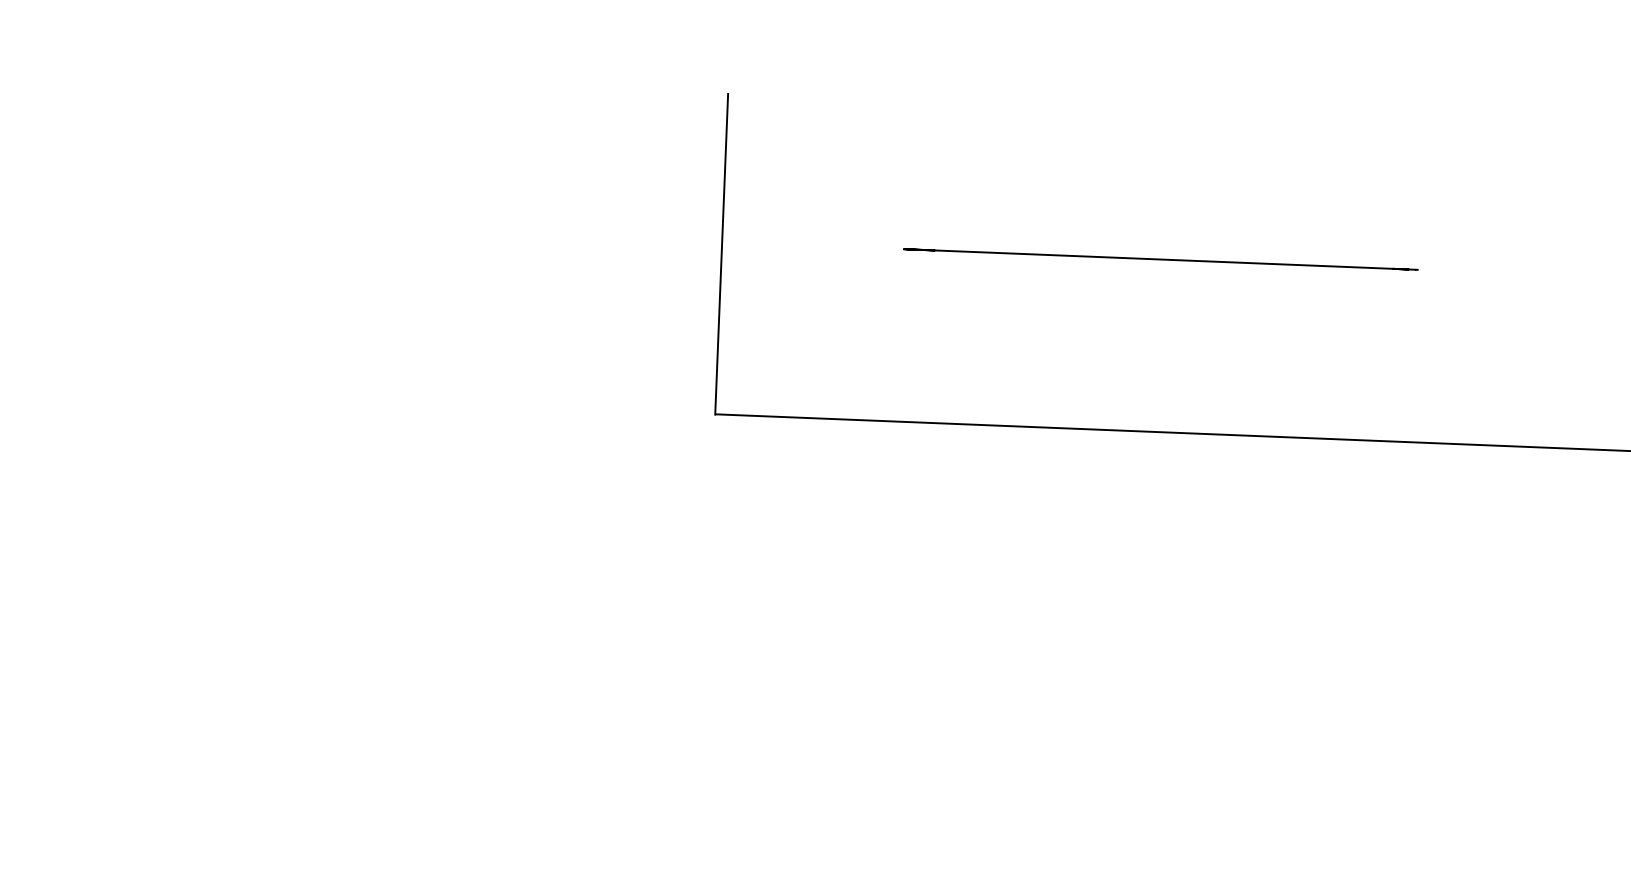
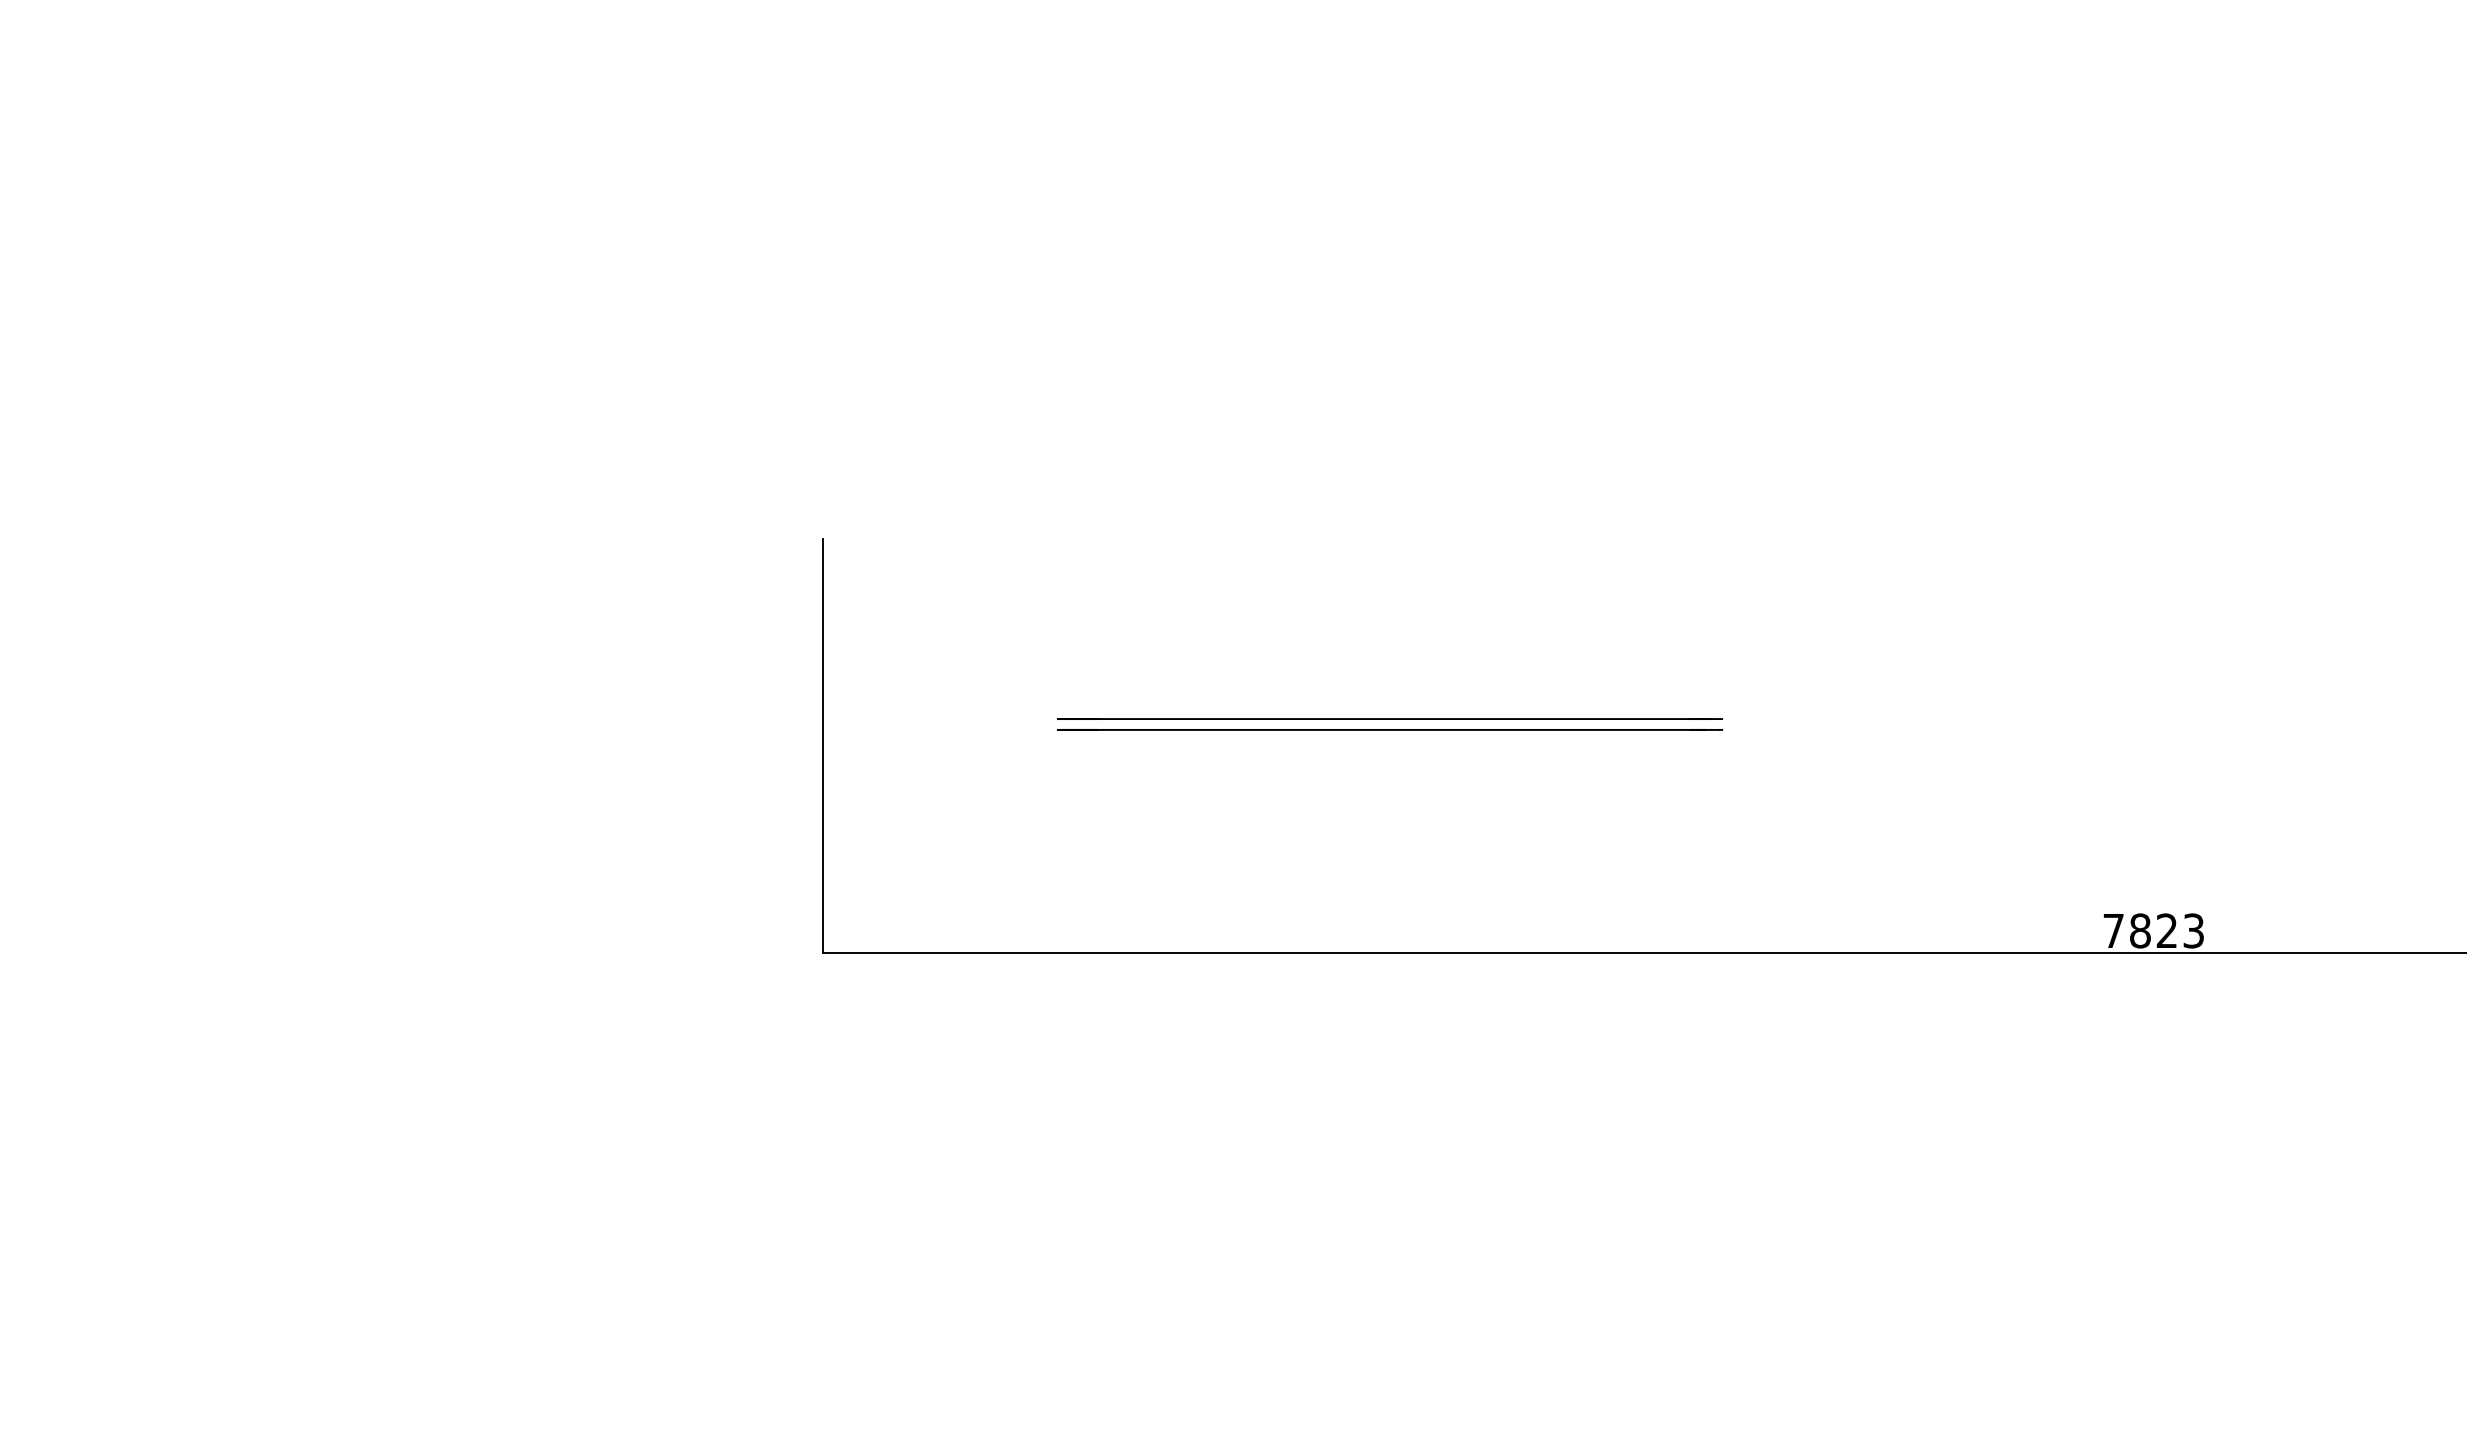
line: (1160, 250) -> (1389, 718), added

